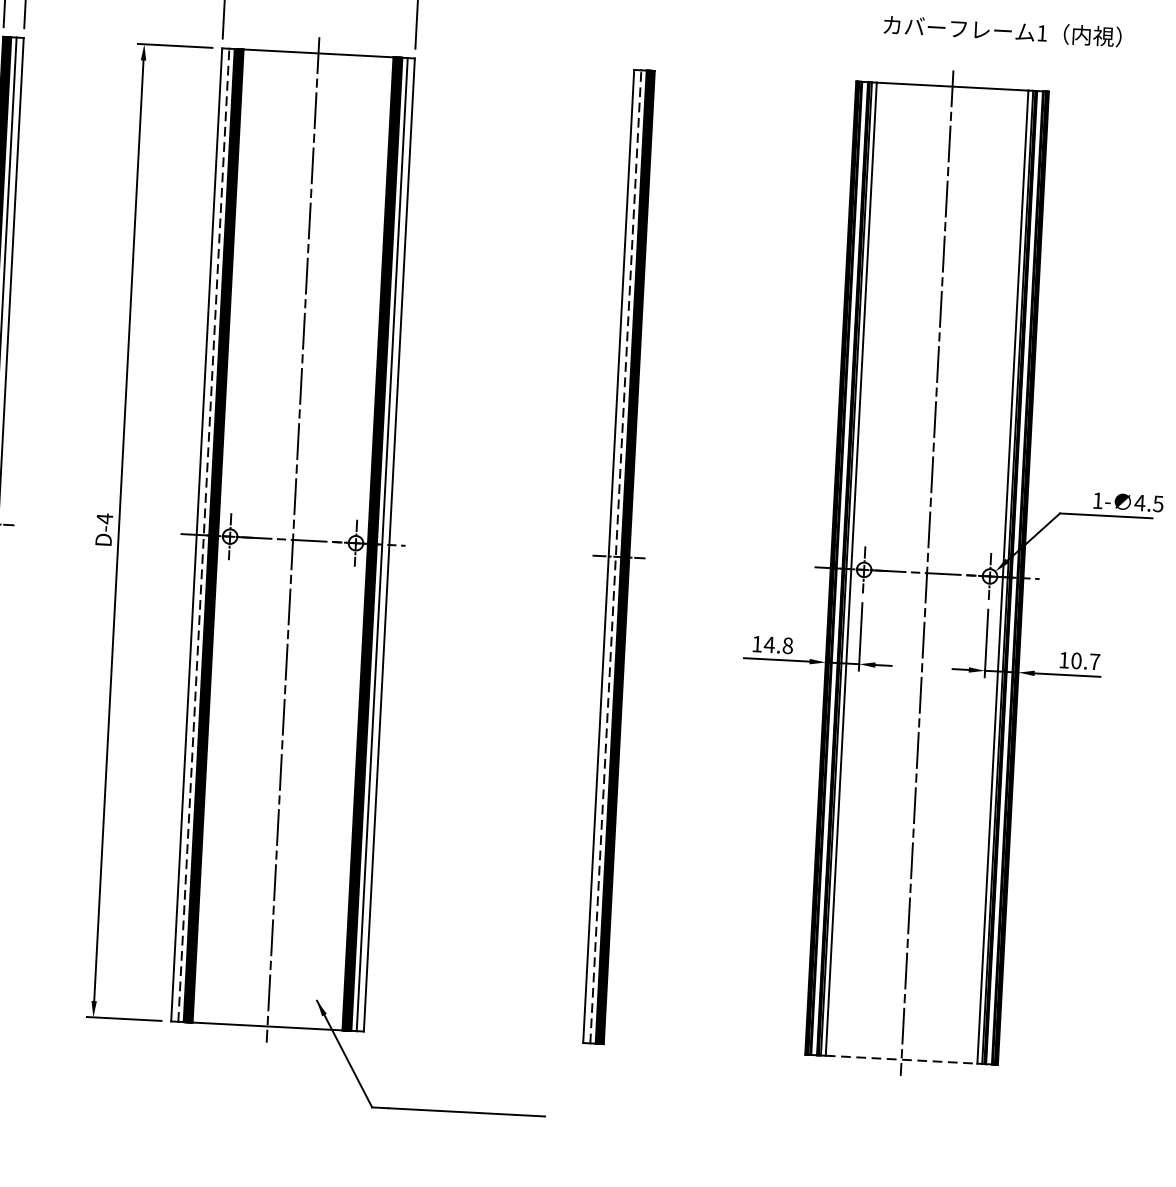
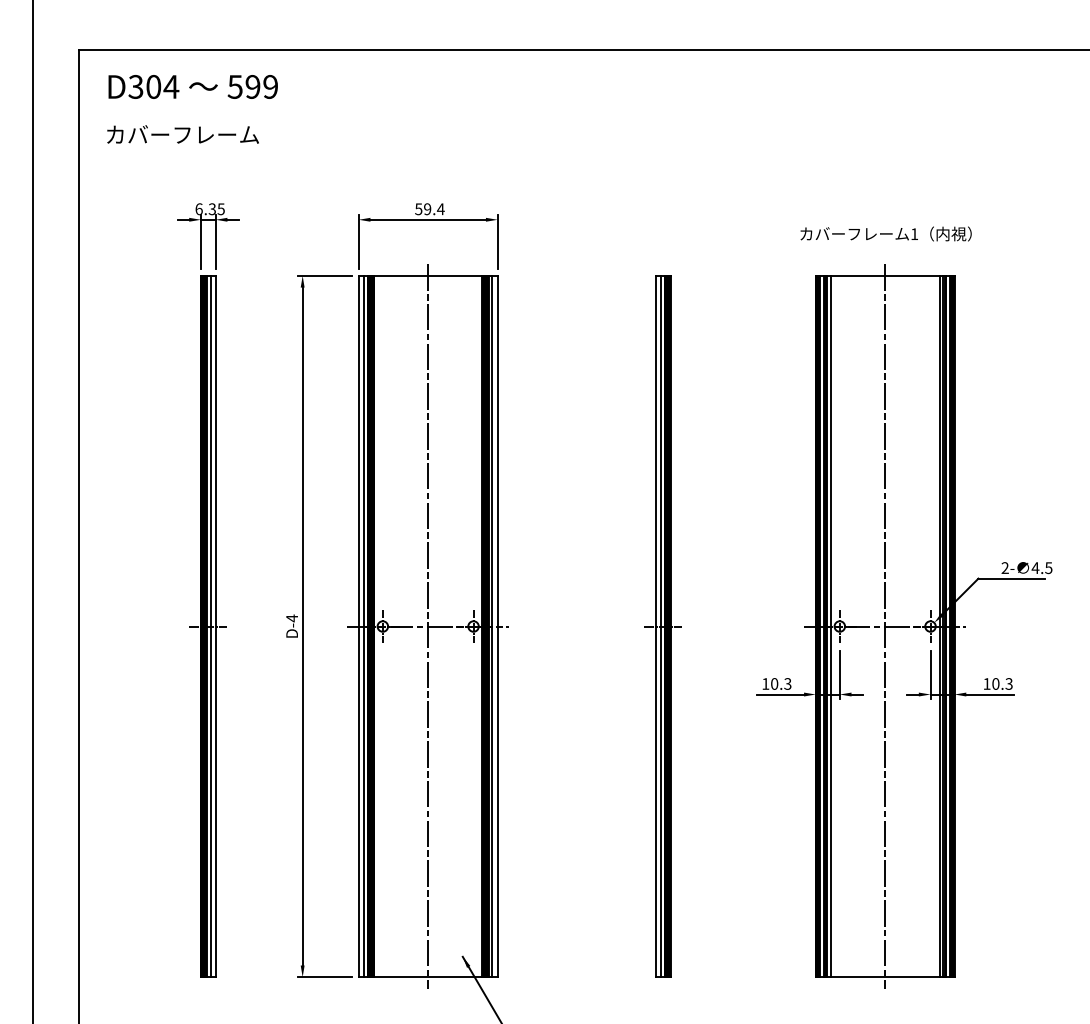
text: (1001, 30) -> (885, 233), moved
text: (1096, 499) -> (1004, 567), 1- -> 2-
line: (203, 535) -> (363, 626), dashed -> solid
line: (615, 556) -> (660, 626), dashed -> solid
text: (777, 644) -> (780, 683), 14.8 -> 10.3
text: (1094, 661) -> (1008, 683), 10.7 -> 10.3
line: (902, 1060) -> (885, 977), dashed -> solid

